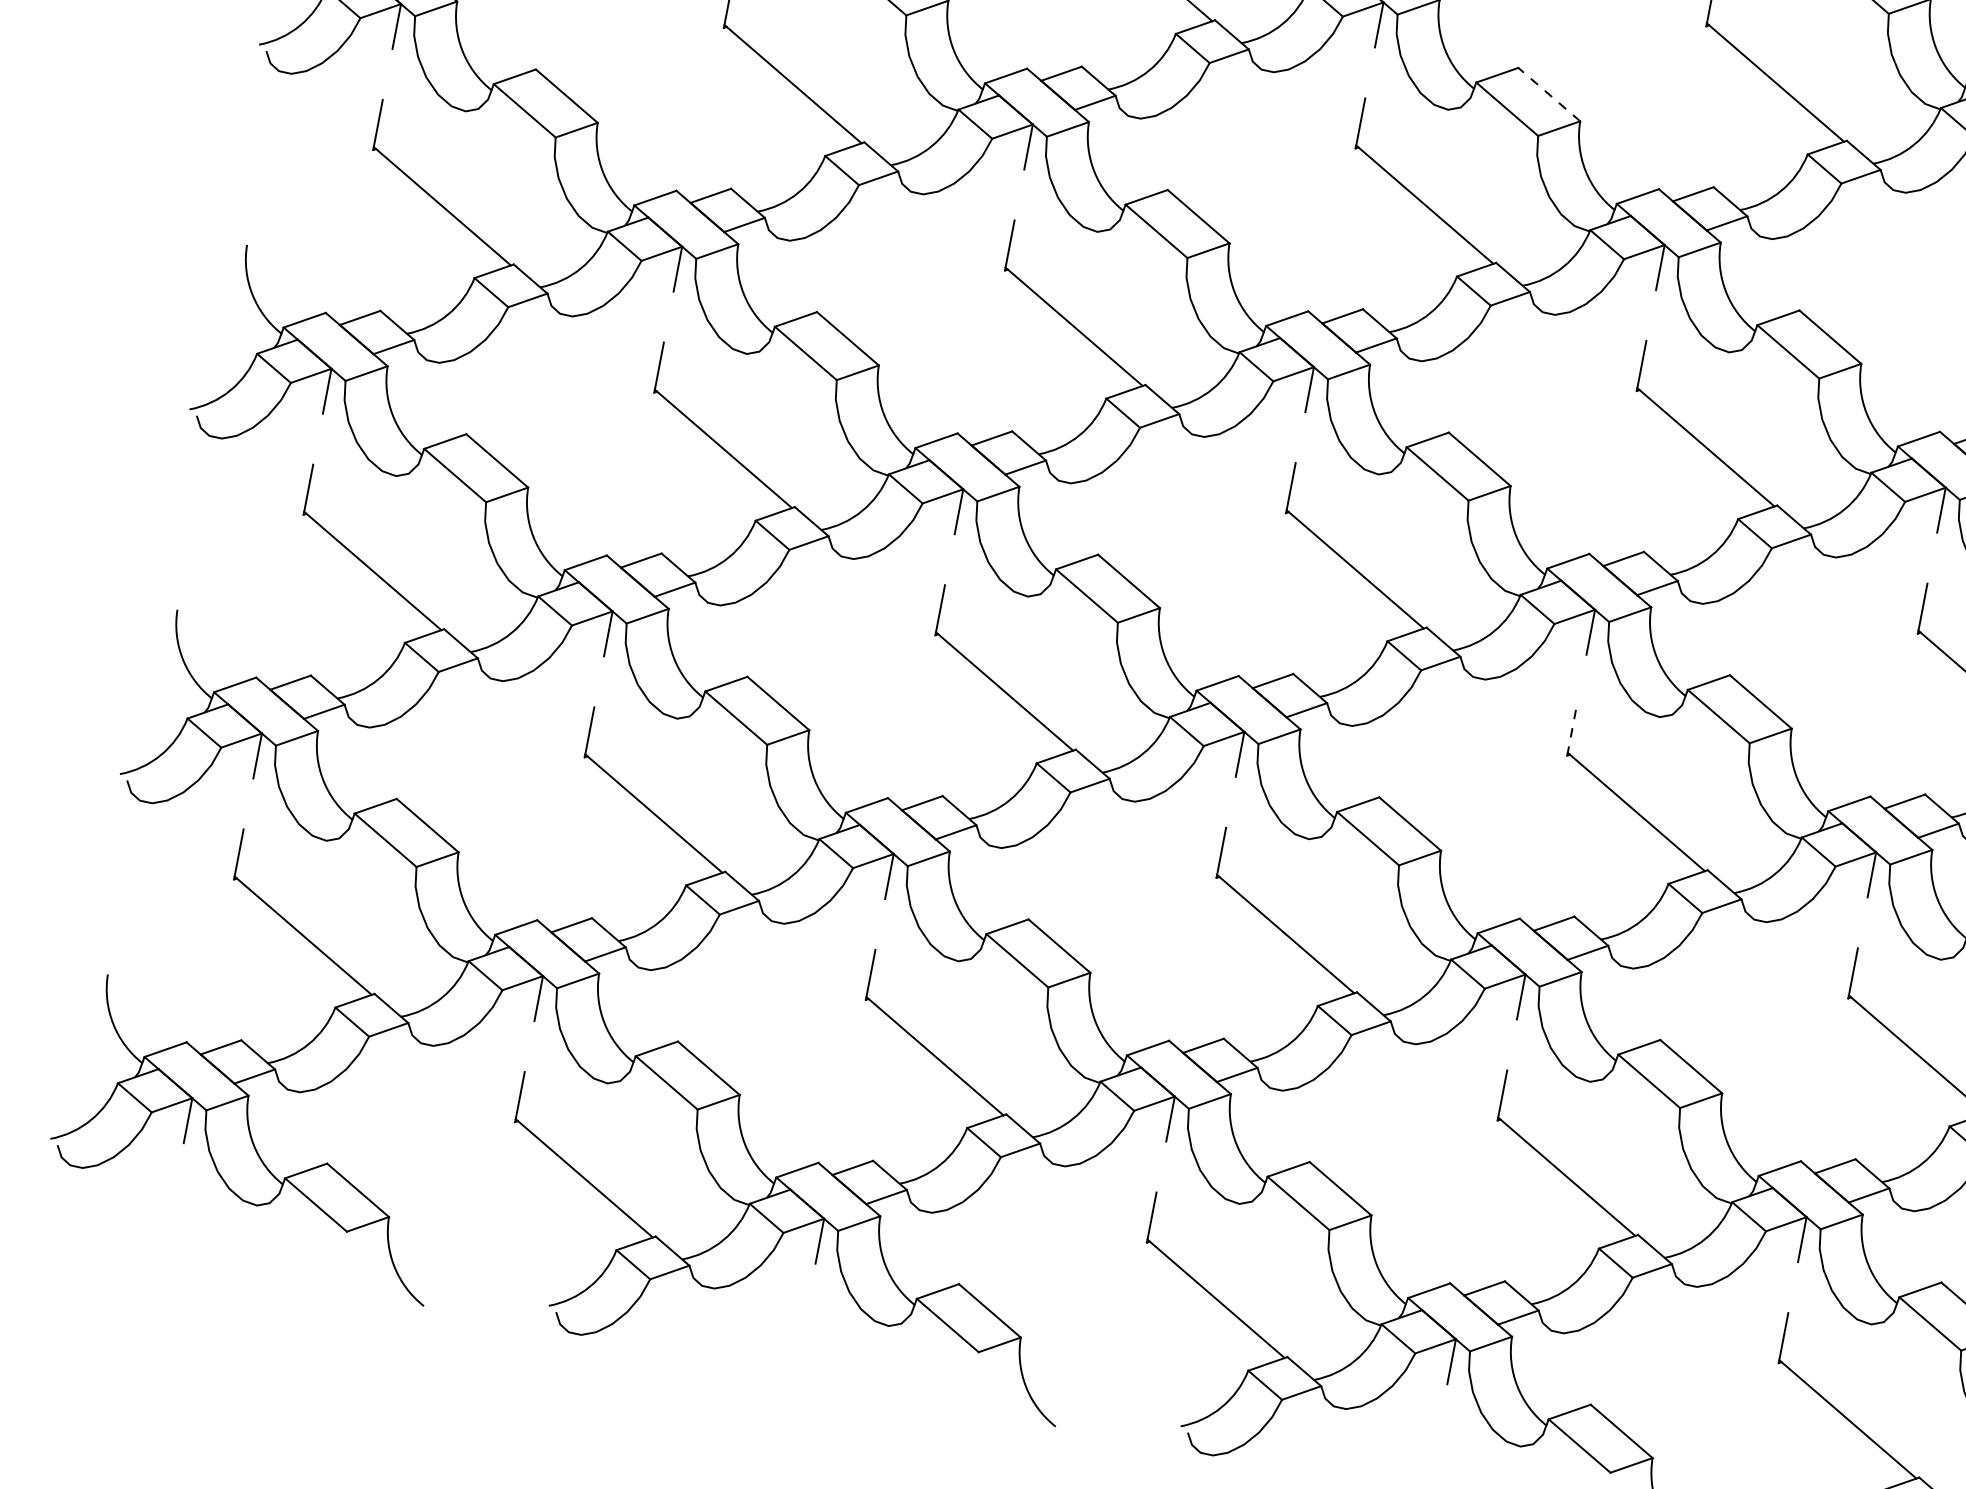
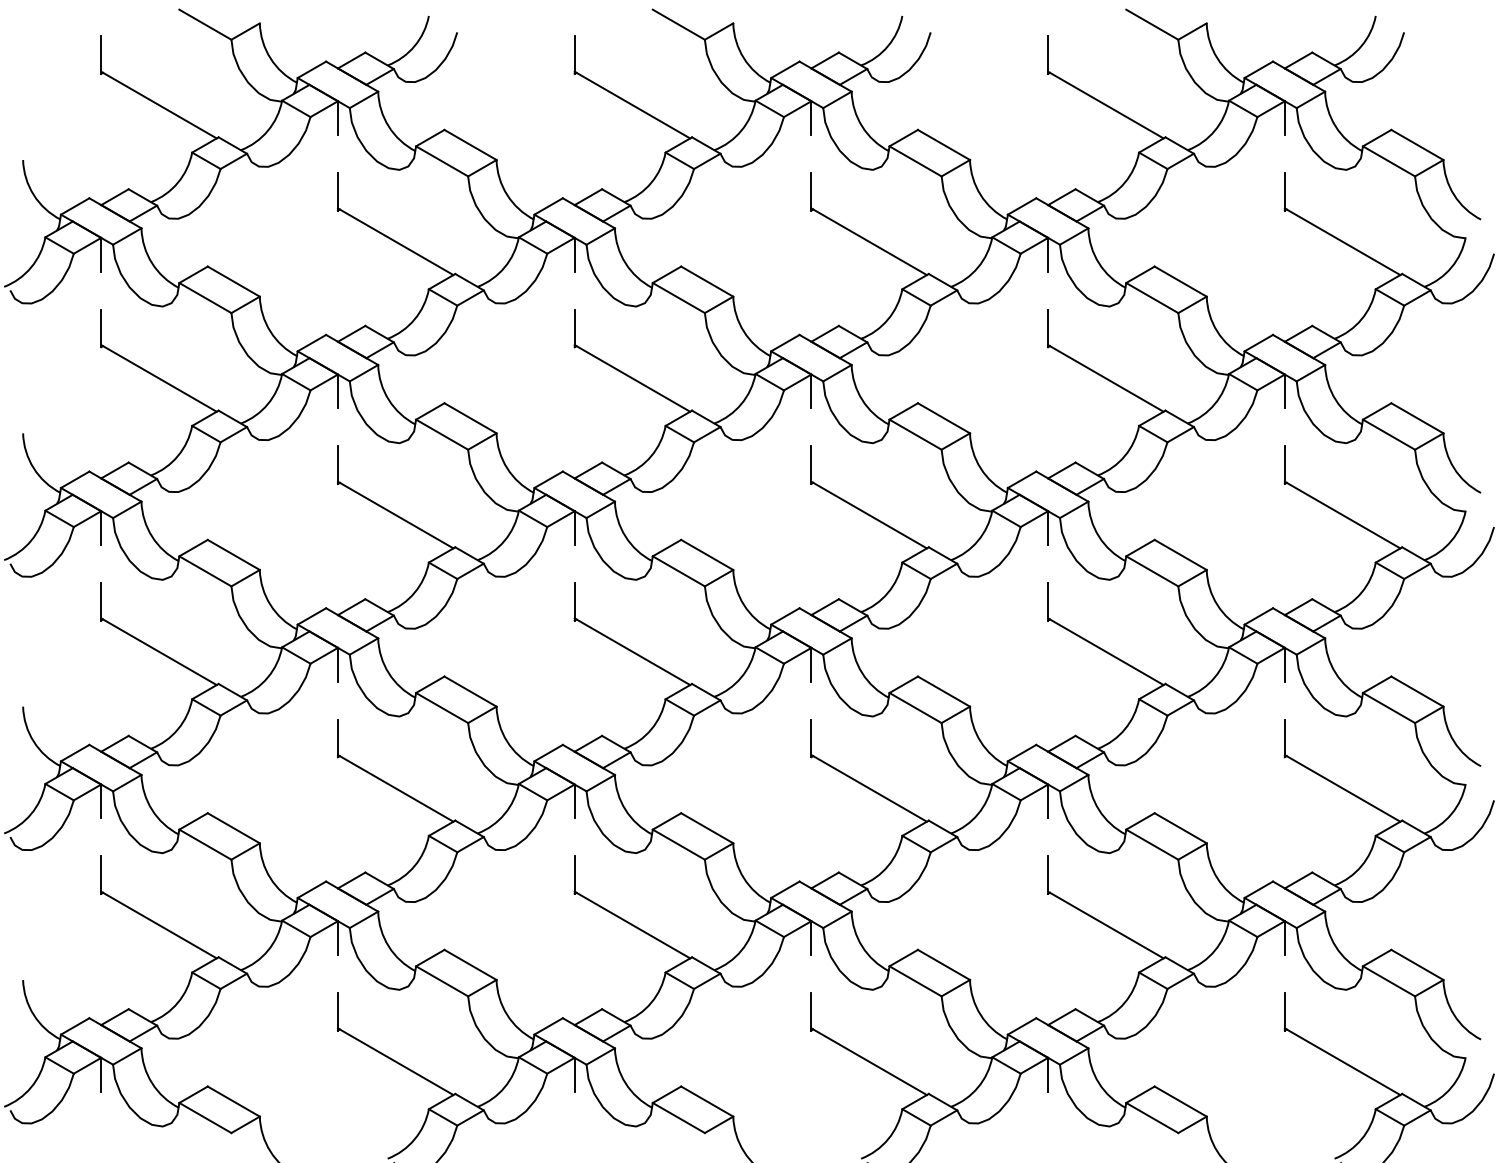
line: (1548, 93) -> (943, 144), dashed -> solid
line: (1572, 730) -> (1048, 601), dashed -> solid

